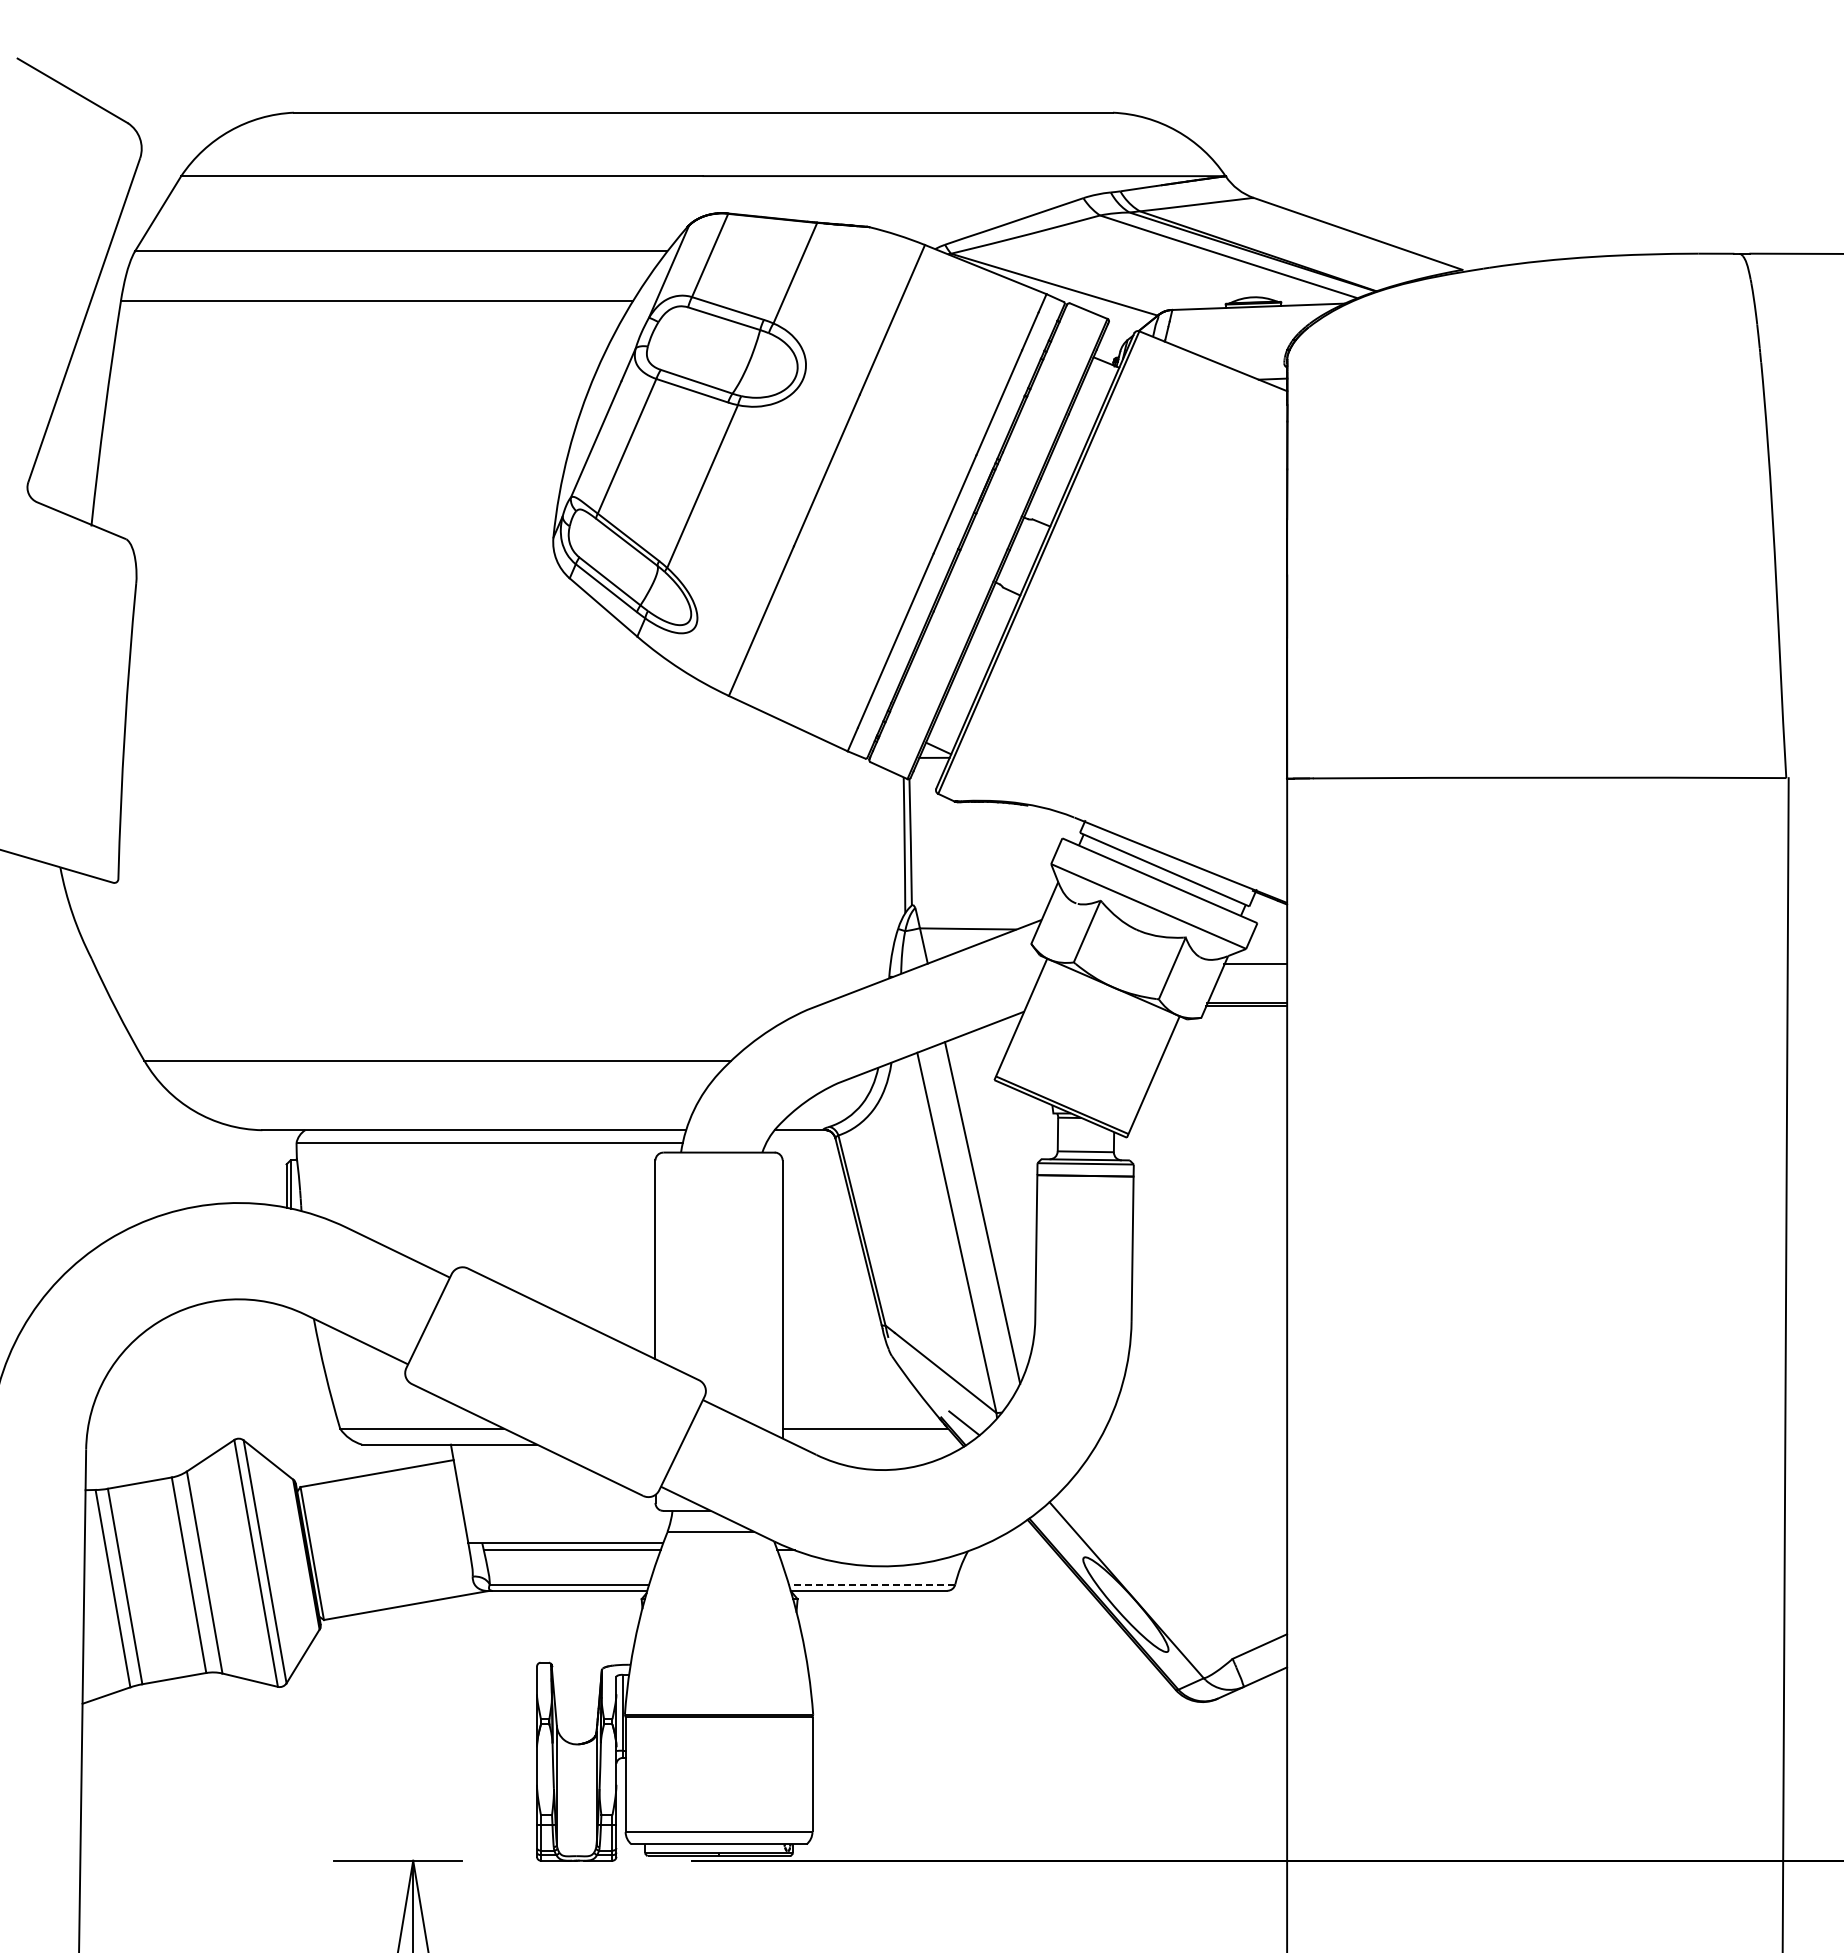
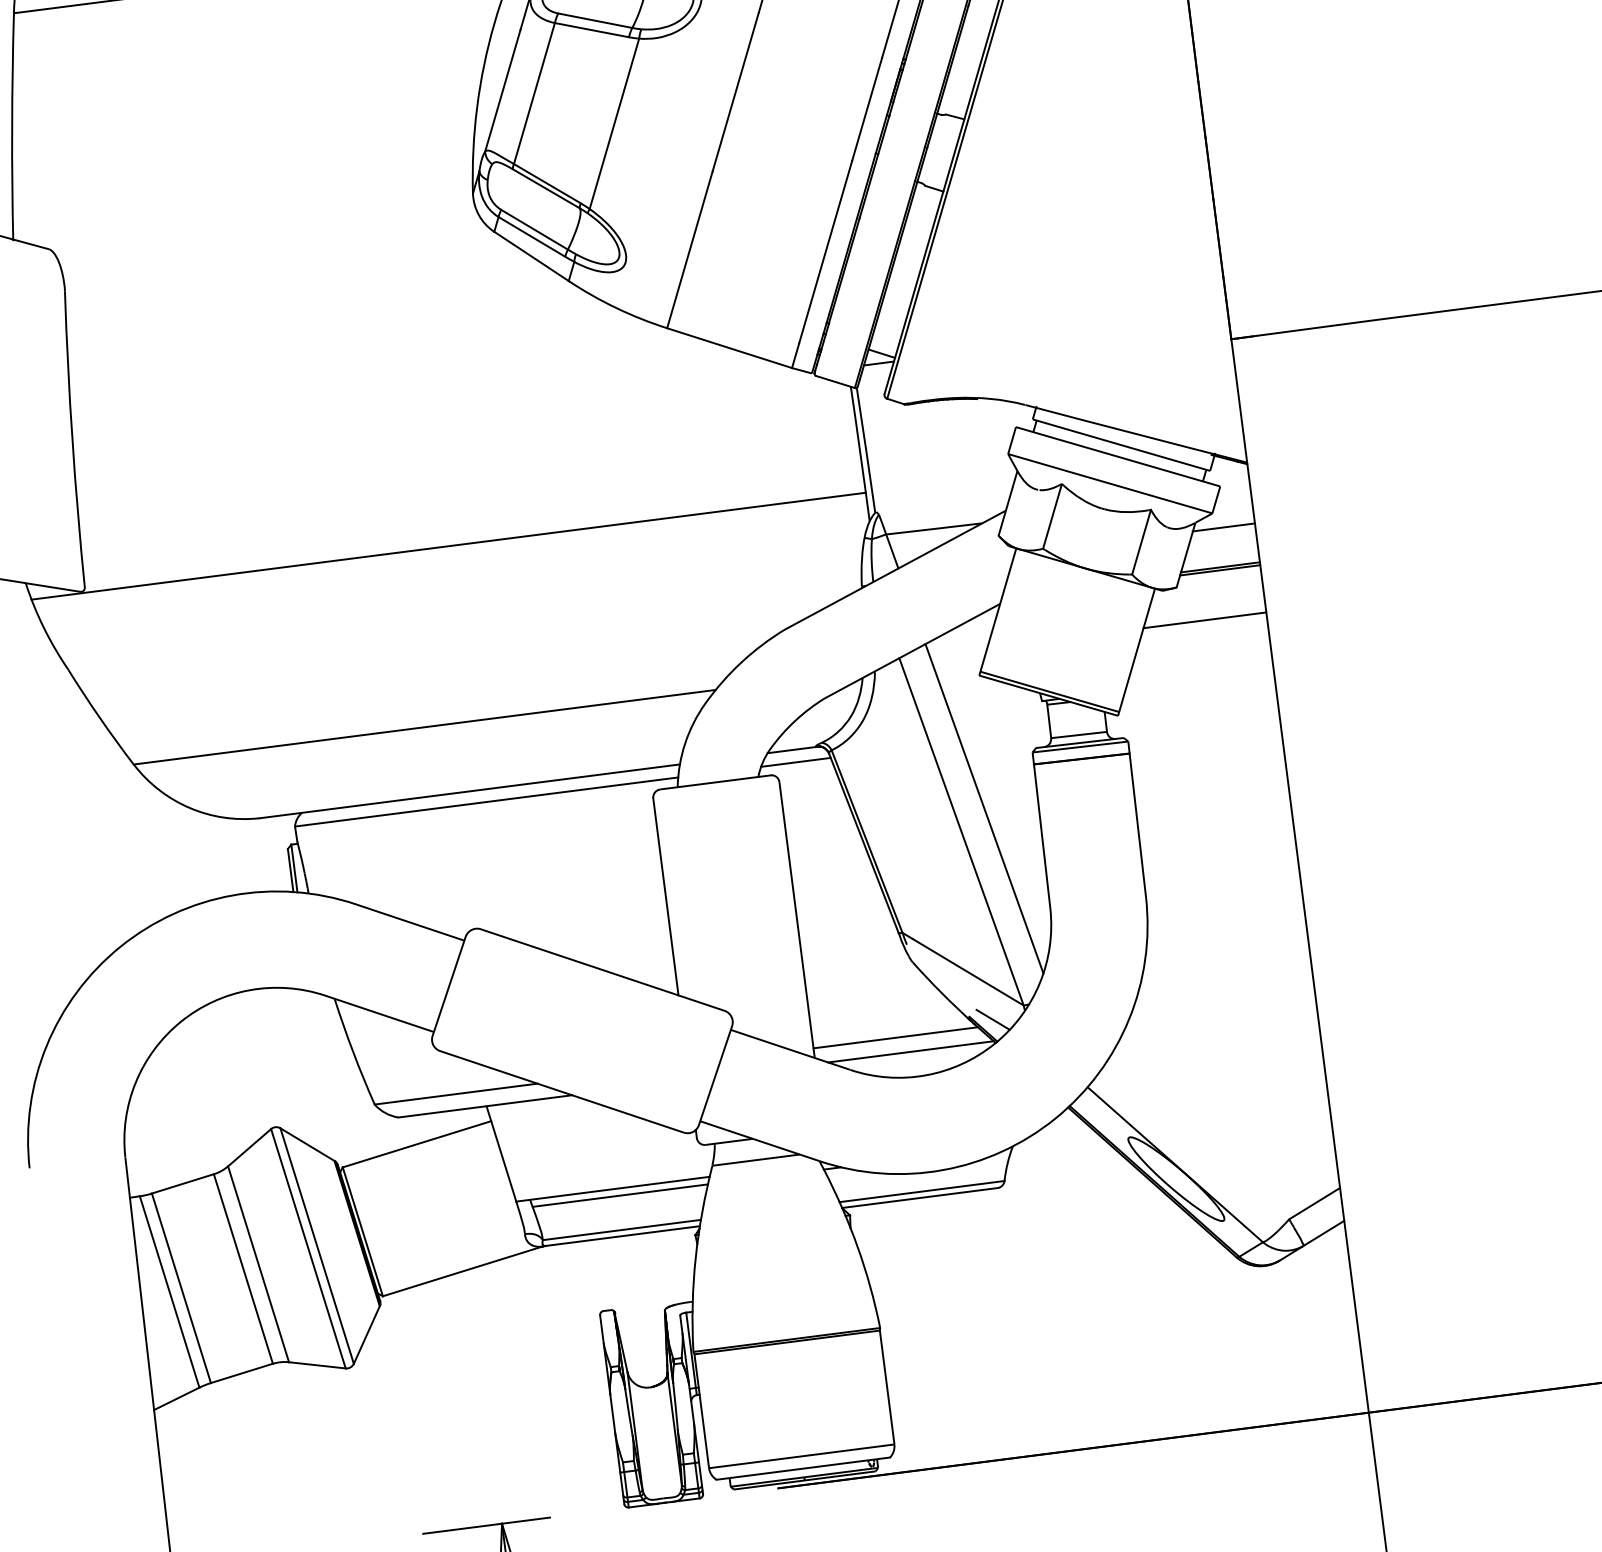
line: (484, 884) -> (448, 546), added
line: (1225, 1054) -> (1205, 620), added
line: (801, 1142) -> (795, 761), added
line: (878, 1444) -> (910, 1051), added
line: (871, 1584) -> (921, 1191), dashed -> solid

